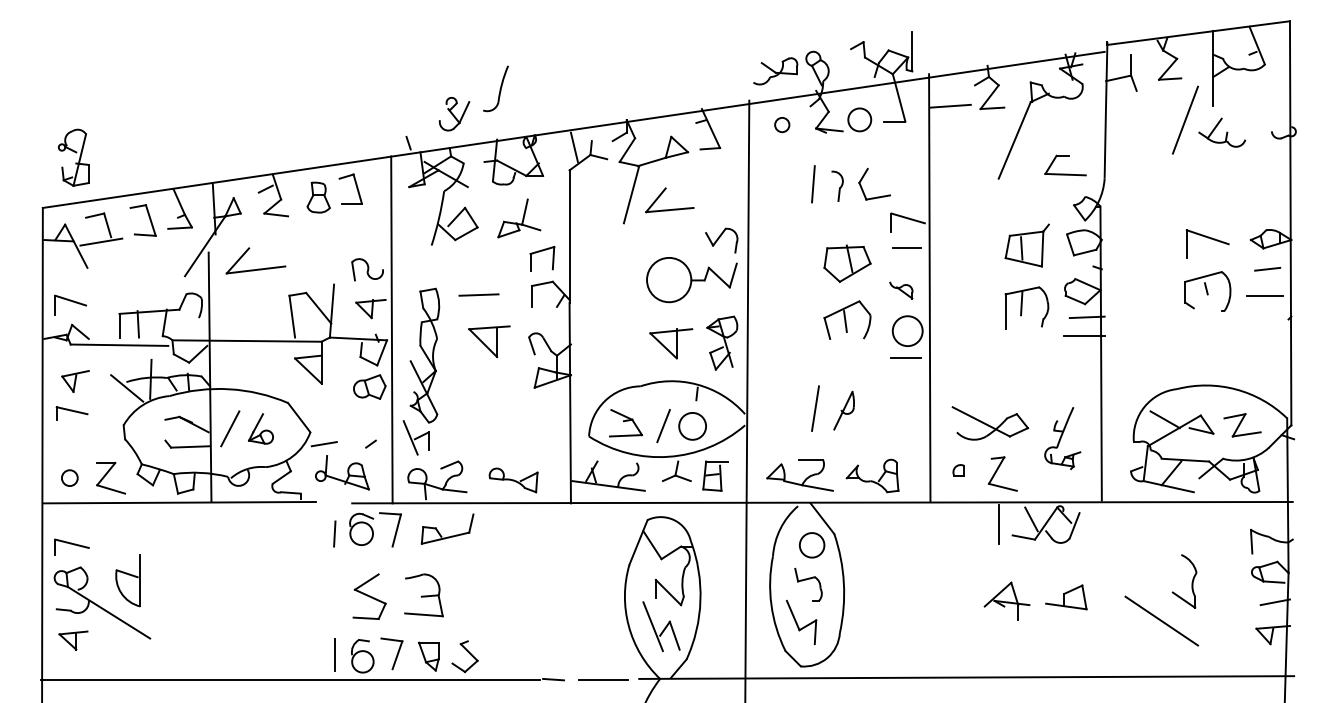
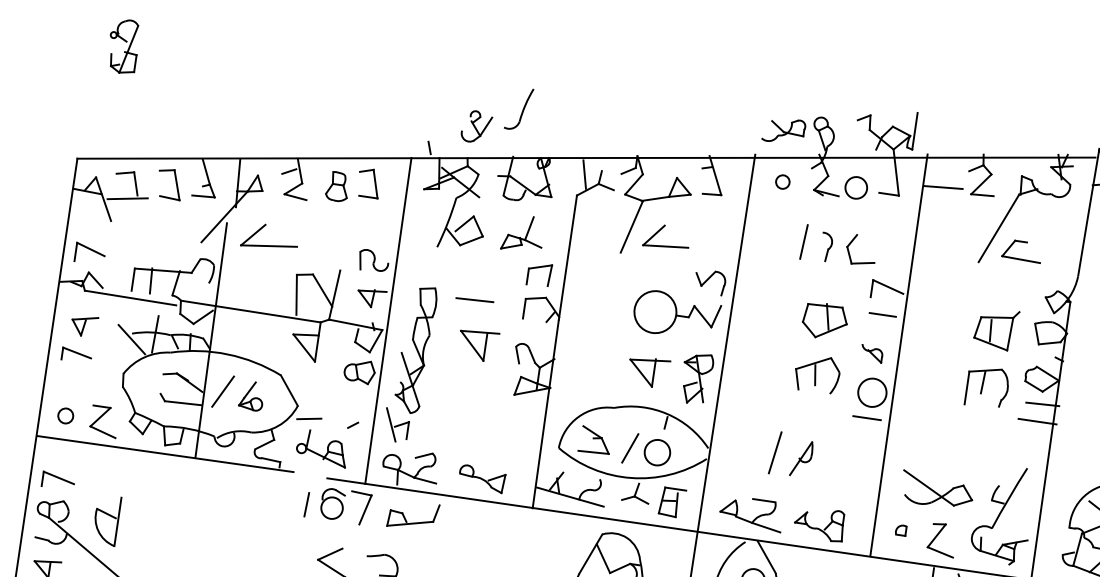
part: (73, 157) -> (123, 46), moved
part: (1065, 173) -> (1021, 258), moved
part: (1062, 438) -> (1002, 514), size x1.67

